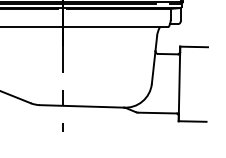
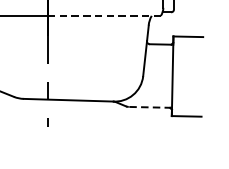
line: (115, 27) -> (104, 16), solid -> dashed
line: (158, 113) -> (150, 107), solid -> dashed

